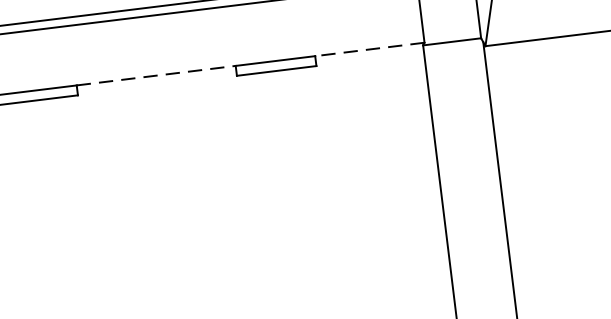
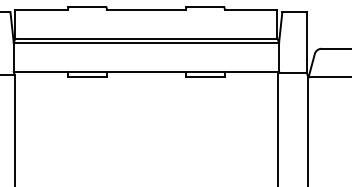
line: (368, 50) -> (251, 72), dashed -> solid
line: (156, 76) -> (146, 72), dashed -> solid

